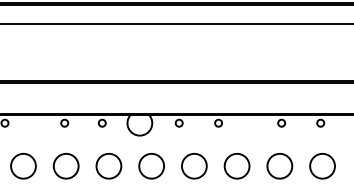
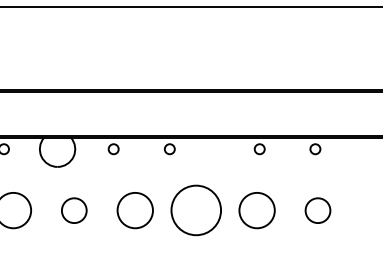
circle: (151, 166) -> (74, 210), size x0.7
circle: (236, 166) -> (195, 210), size x1.4
circle: (322, 166) -> (317, 210), size x0.7

